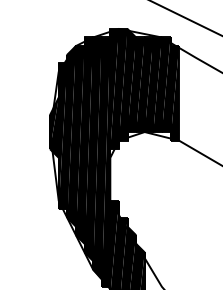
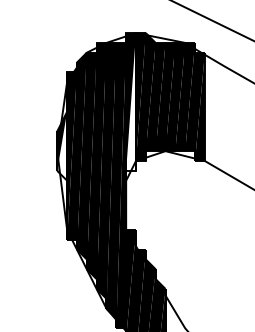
fill: (114, 88) -> (130, 101), removed
fill: (54, 127) -> (62, 145), removed

